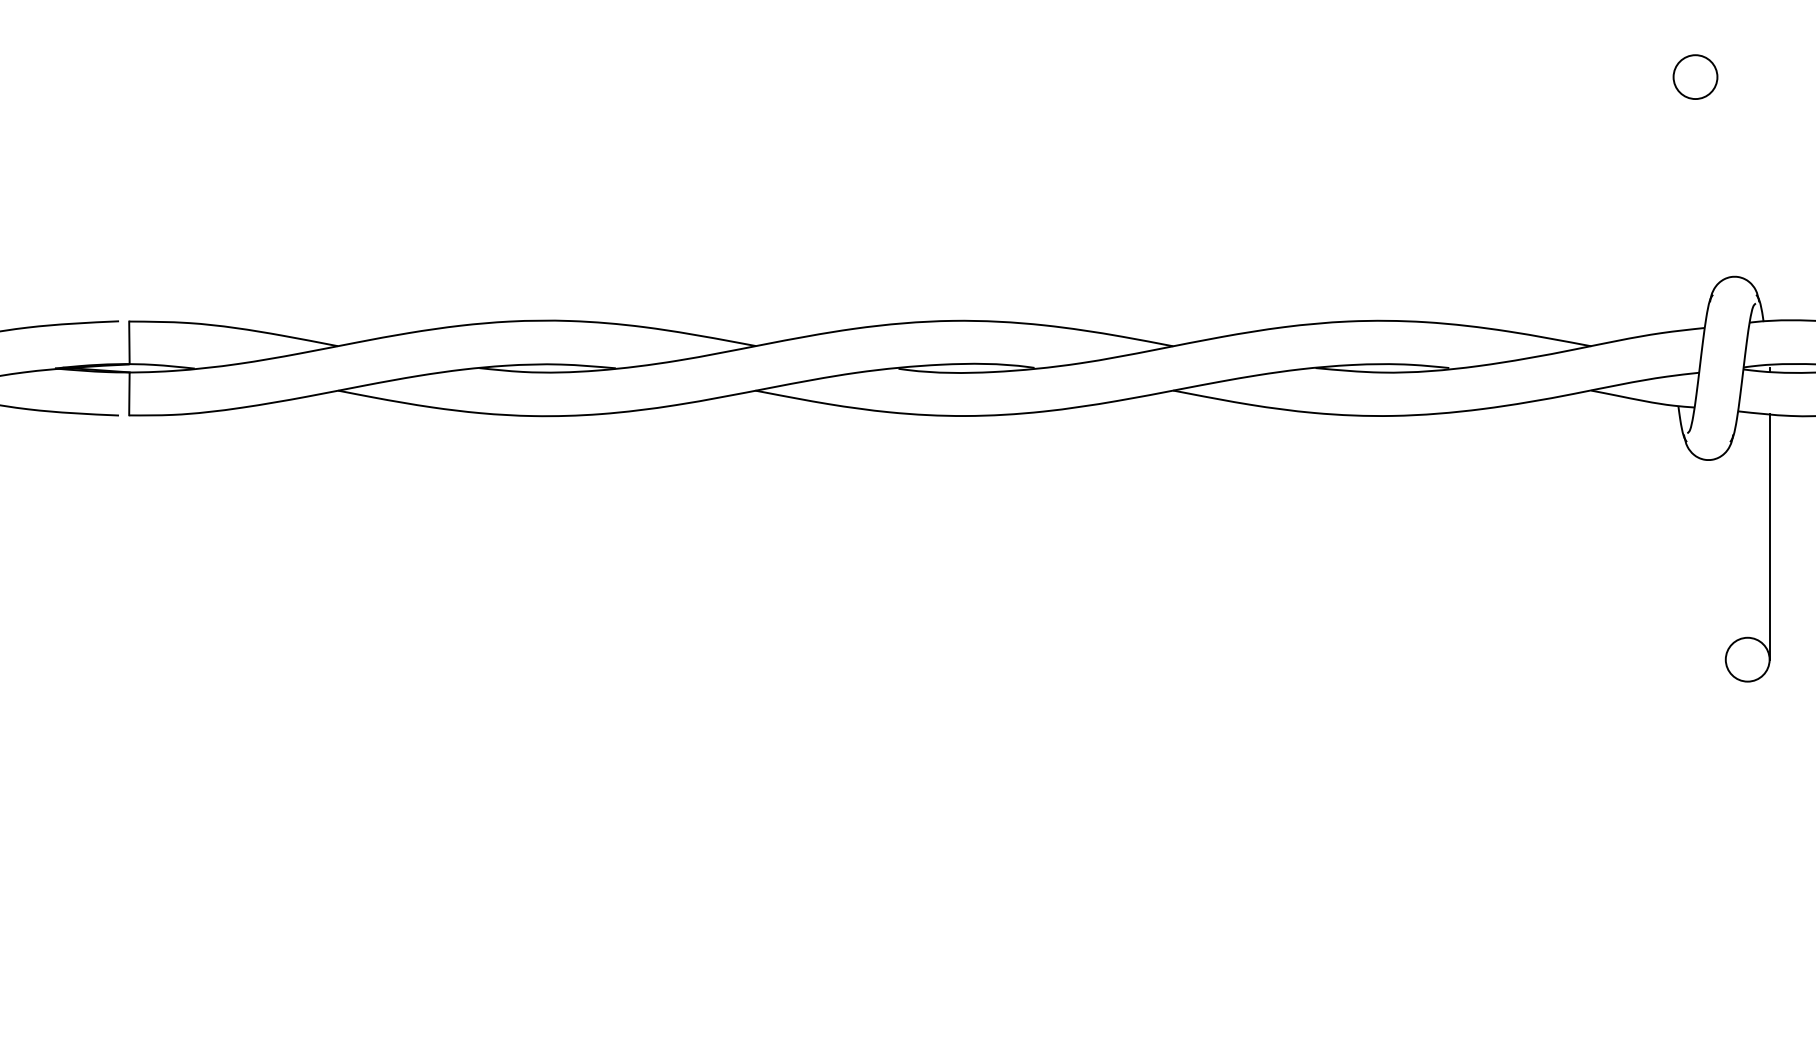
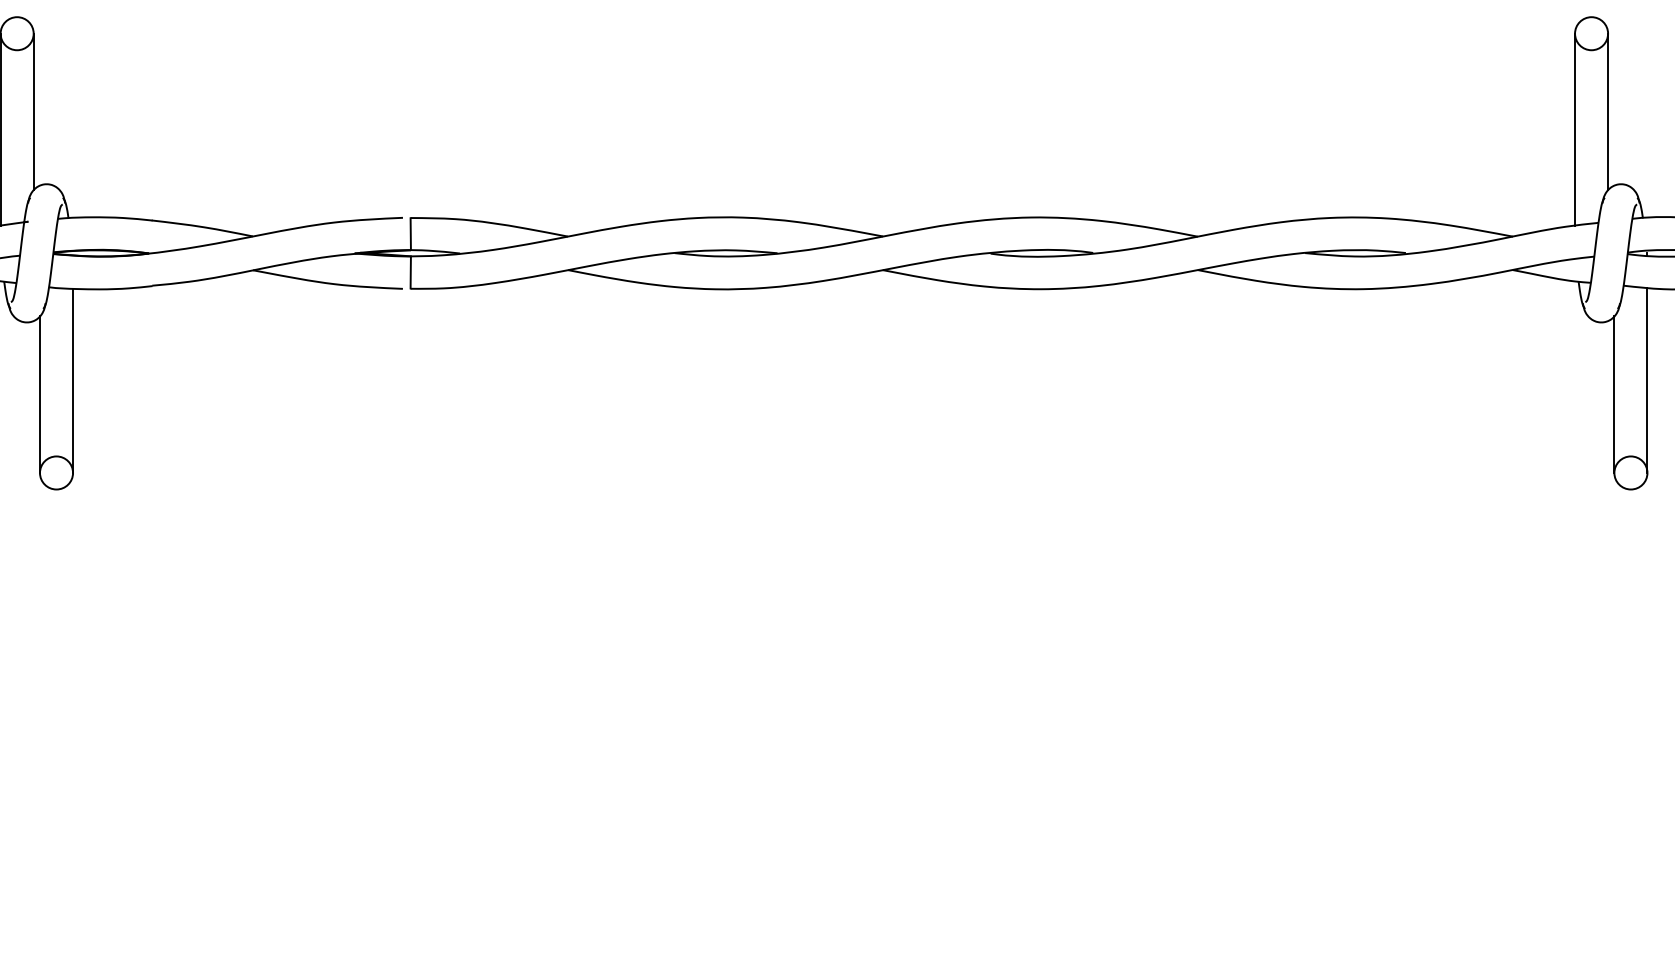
line: (1717, 180) -> (1608, 111), added
line: (1674, 204) -> (1575, 129), added
line: (1725, 555) -> (1614, 394), added

